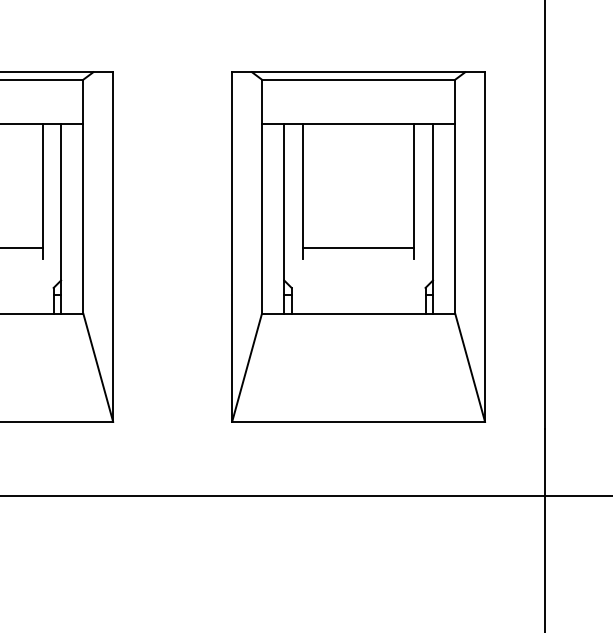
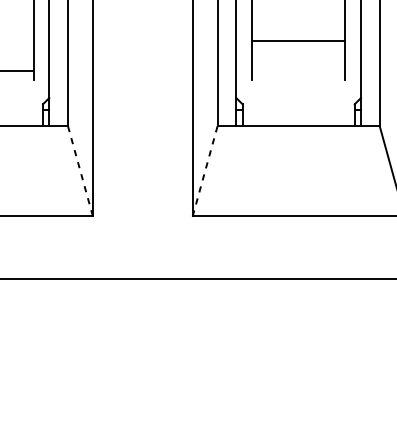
line: (358, 248) -> (298, 41), moved
line: (98, 367) -> (80, 170), solid -> dashed
line: (247, 367) -> (205, 170), solid -> dashed

